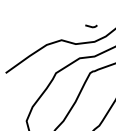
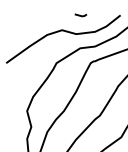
line: (90, 26) -> (80, 15), moved

